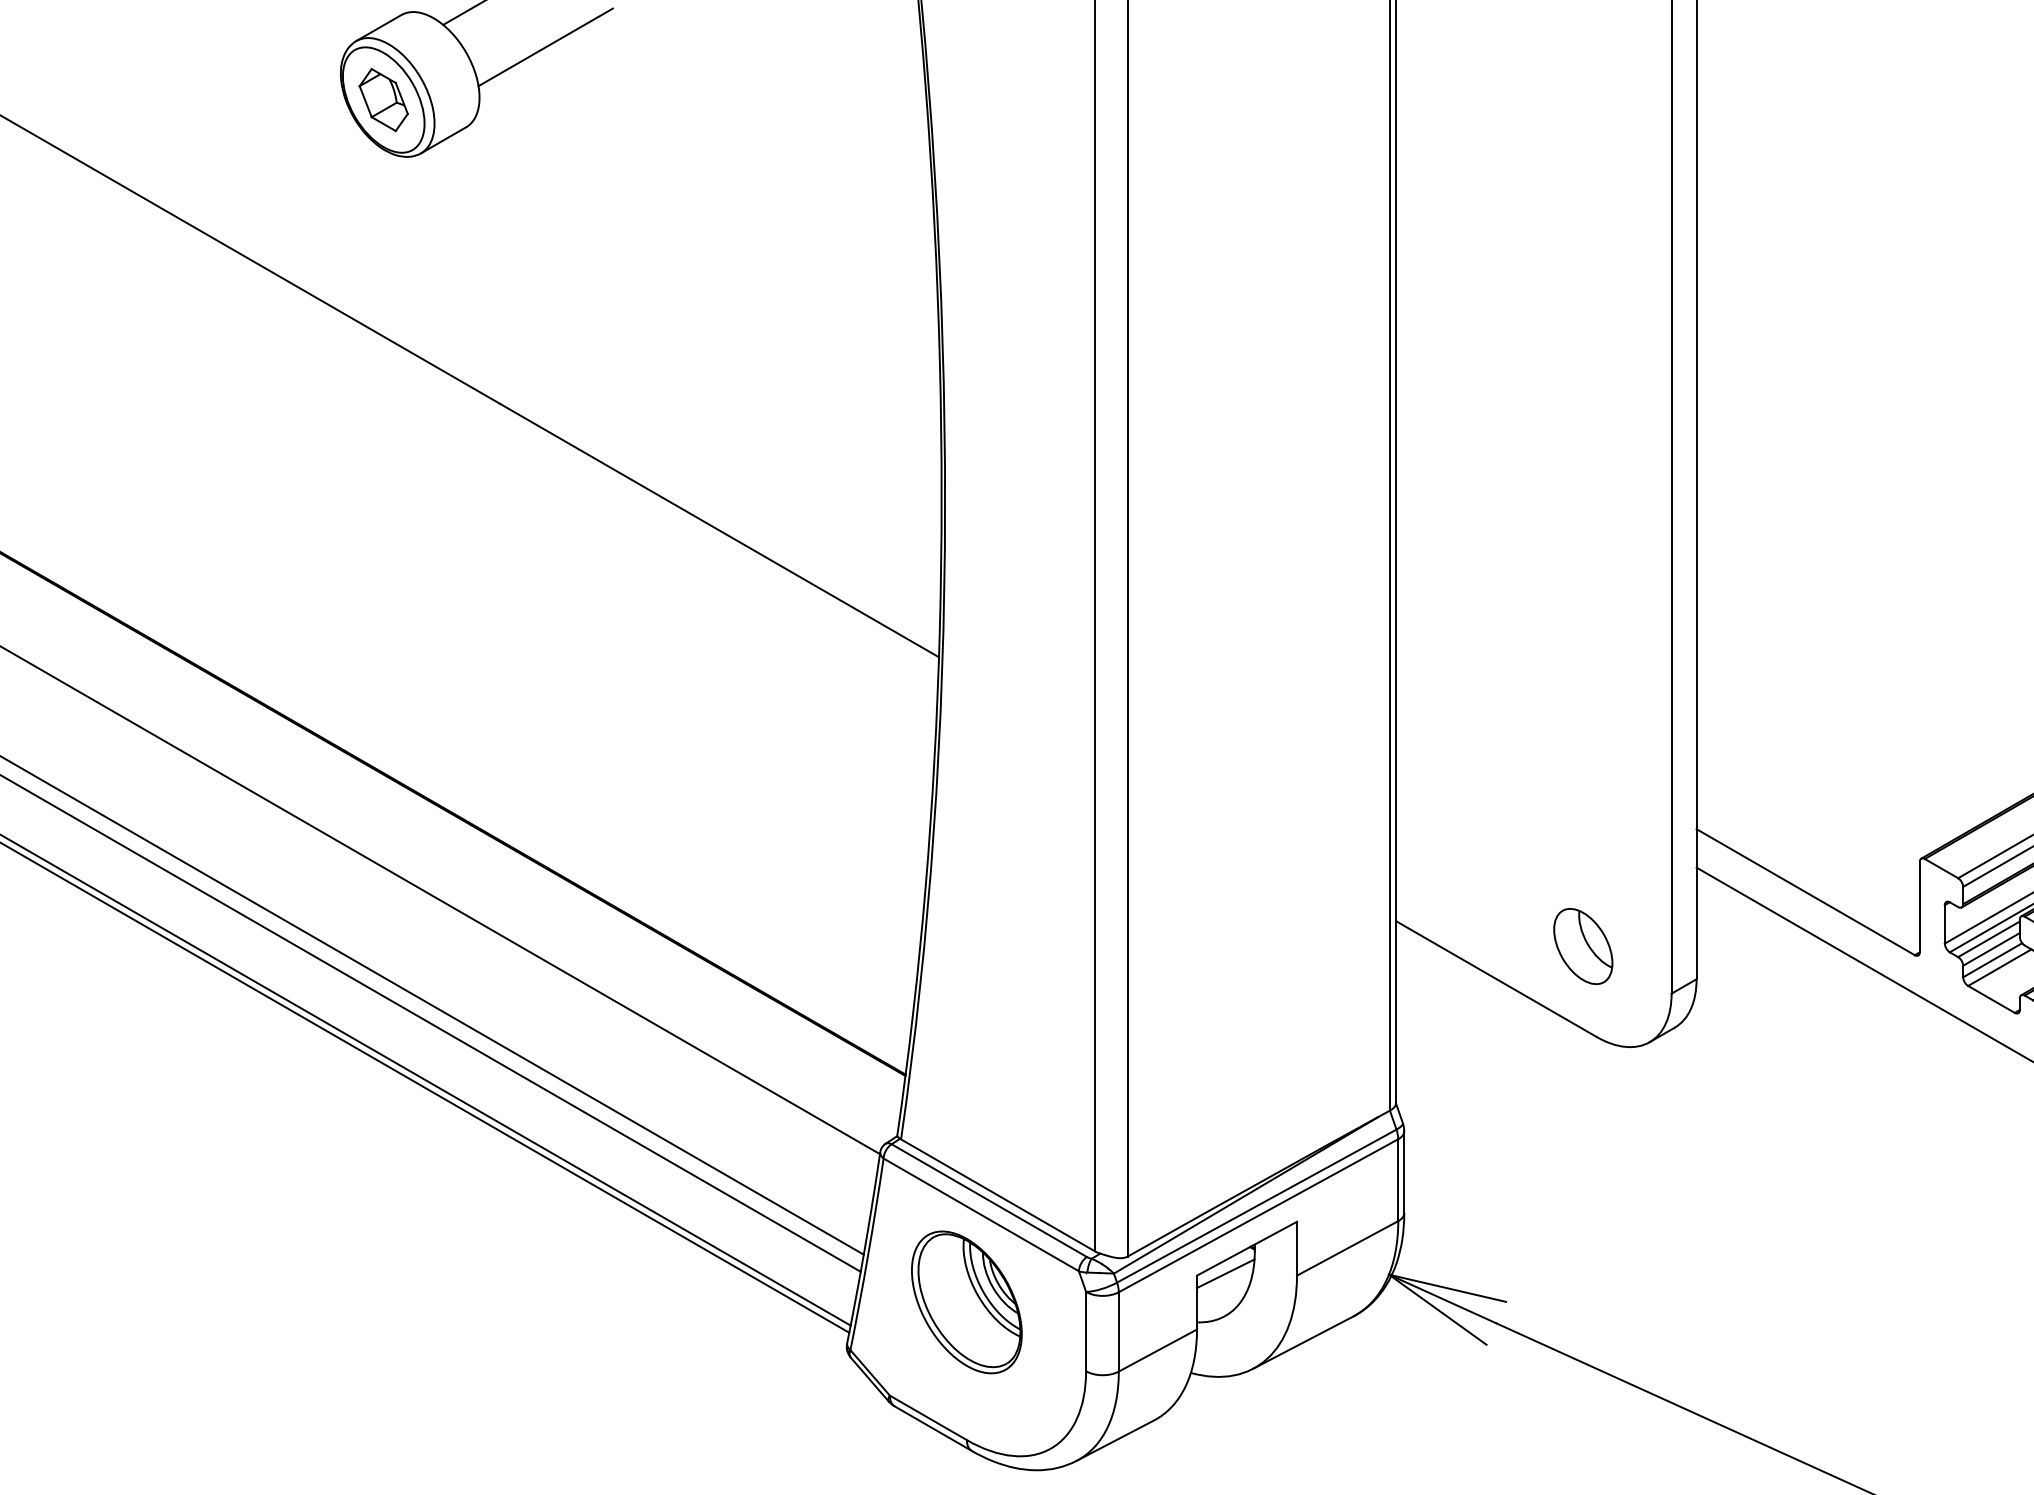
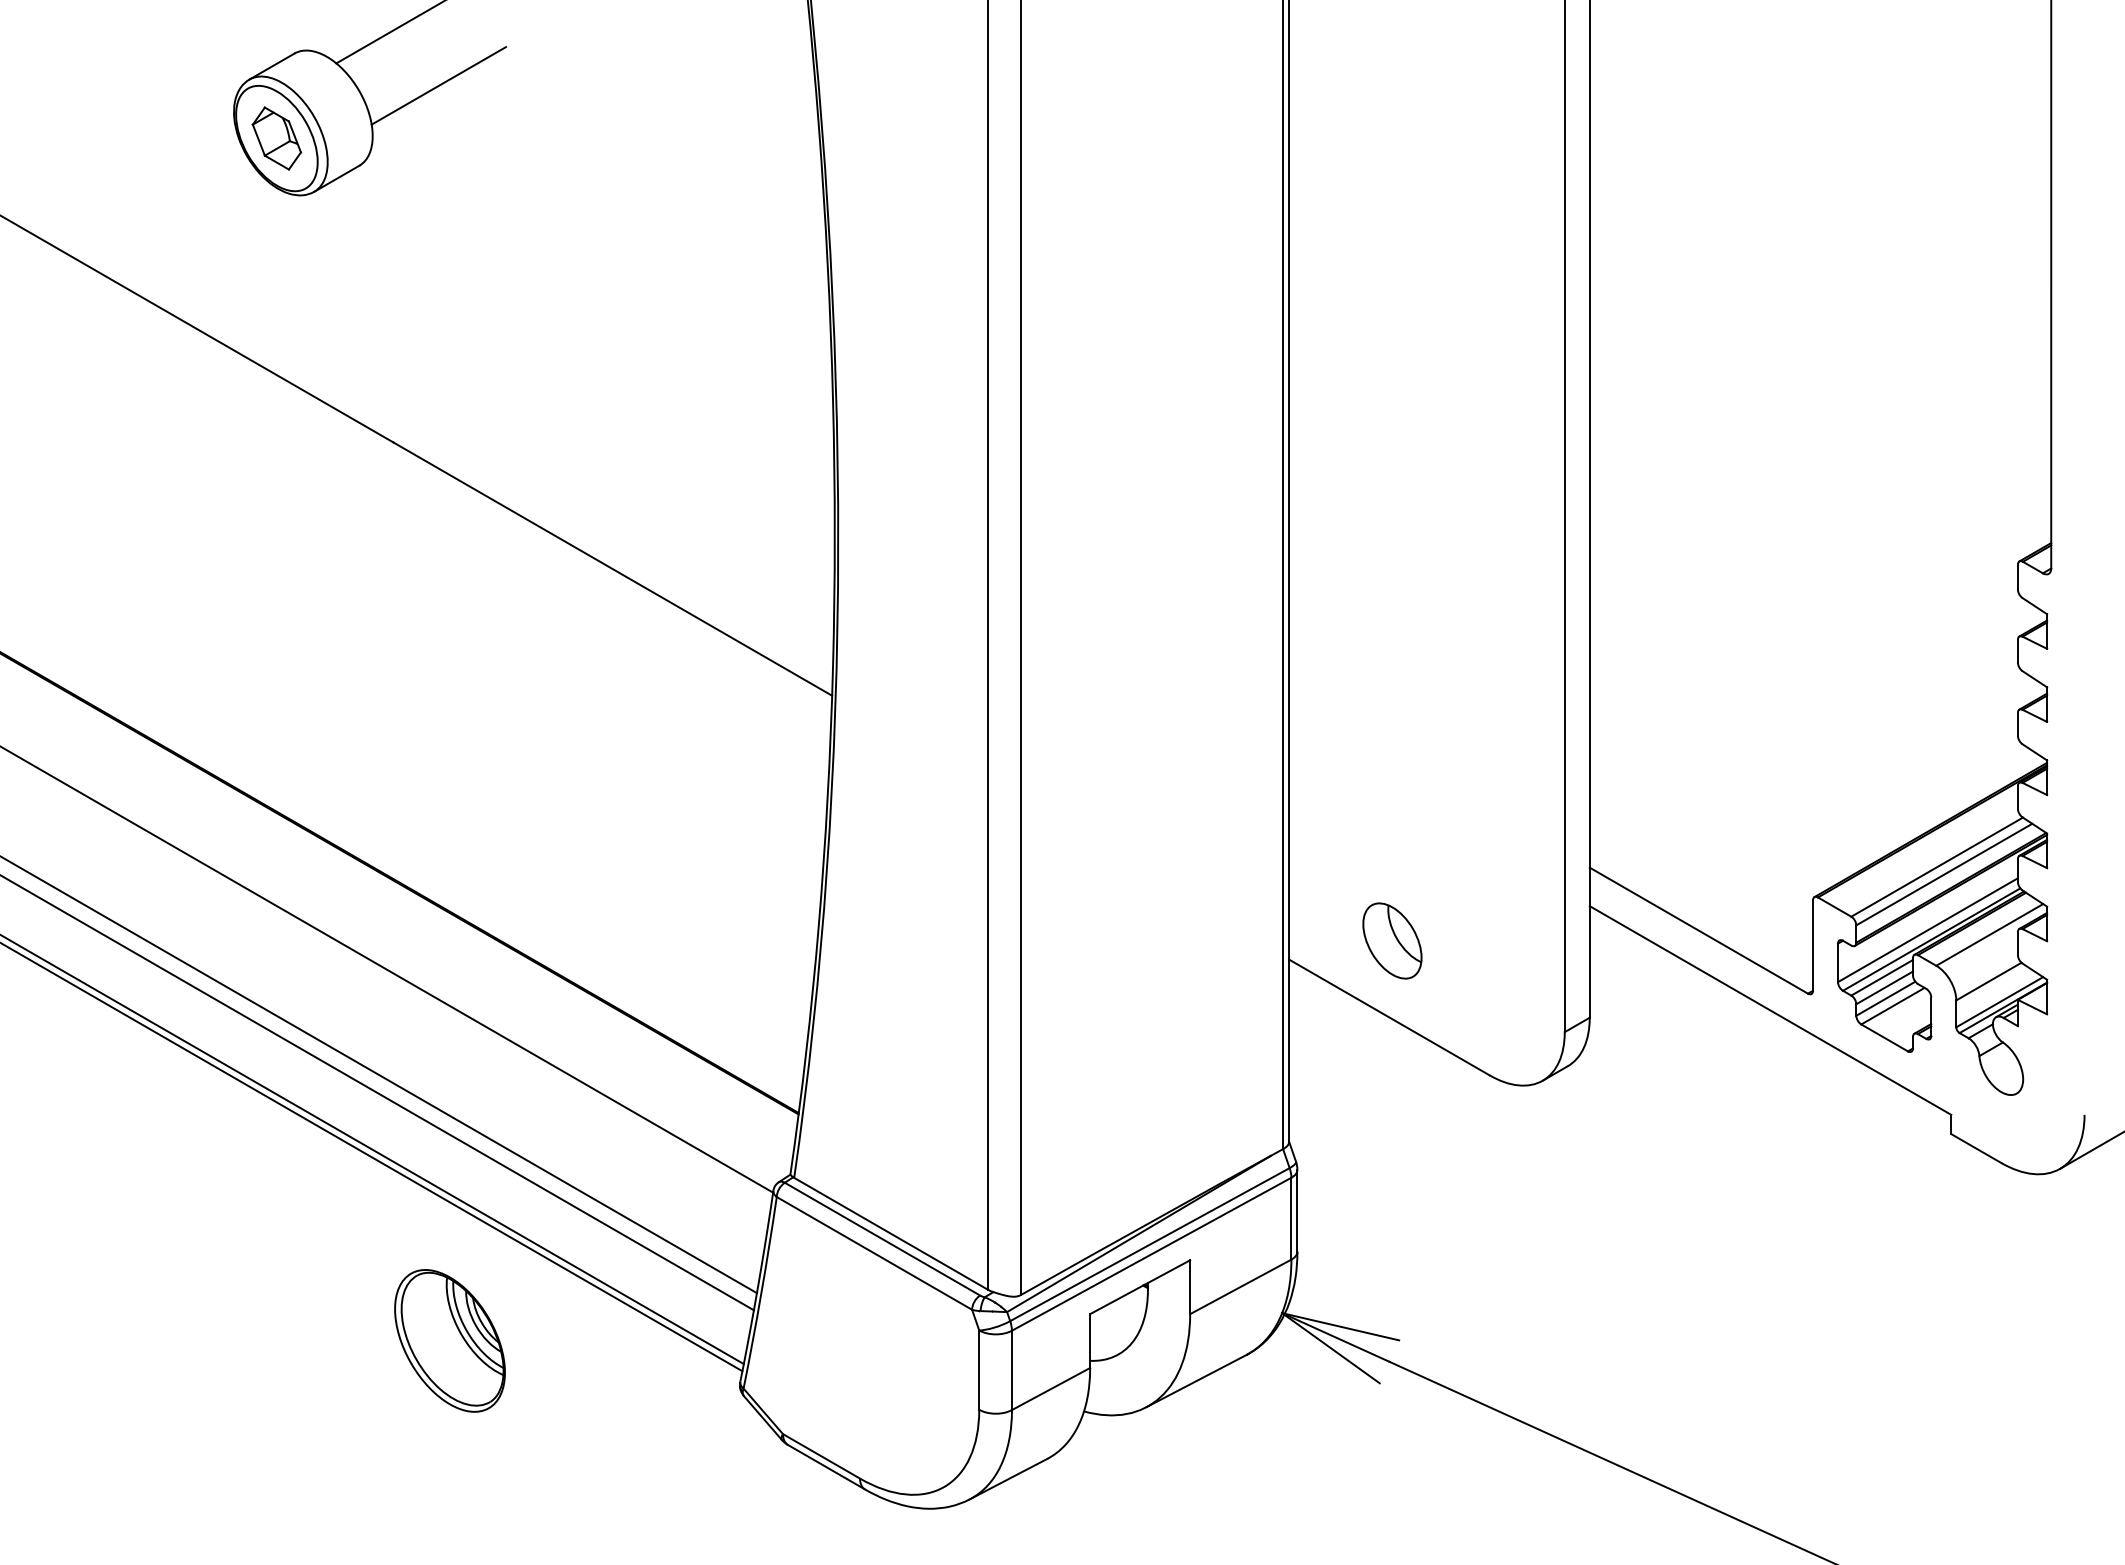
part: (1583, 946) -> (1392, 940), moved
line: (1225, 1273) -> (1118, 1311), removed
part: (966, 1302) -> (449, 1340), moved

